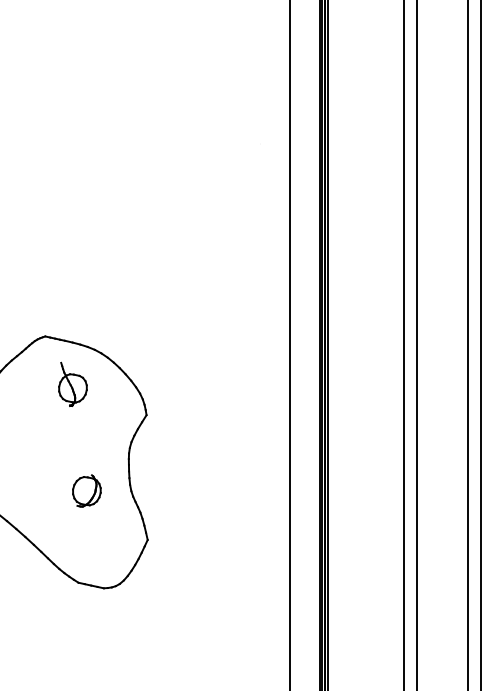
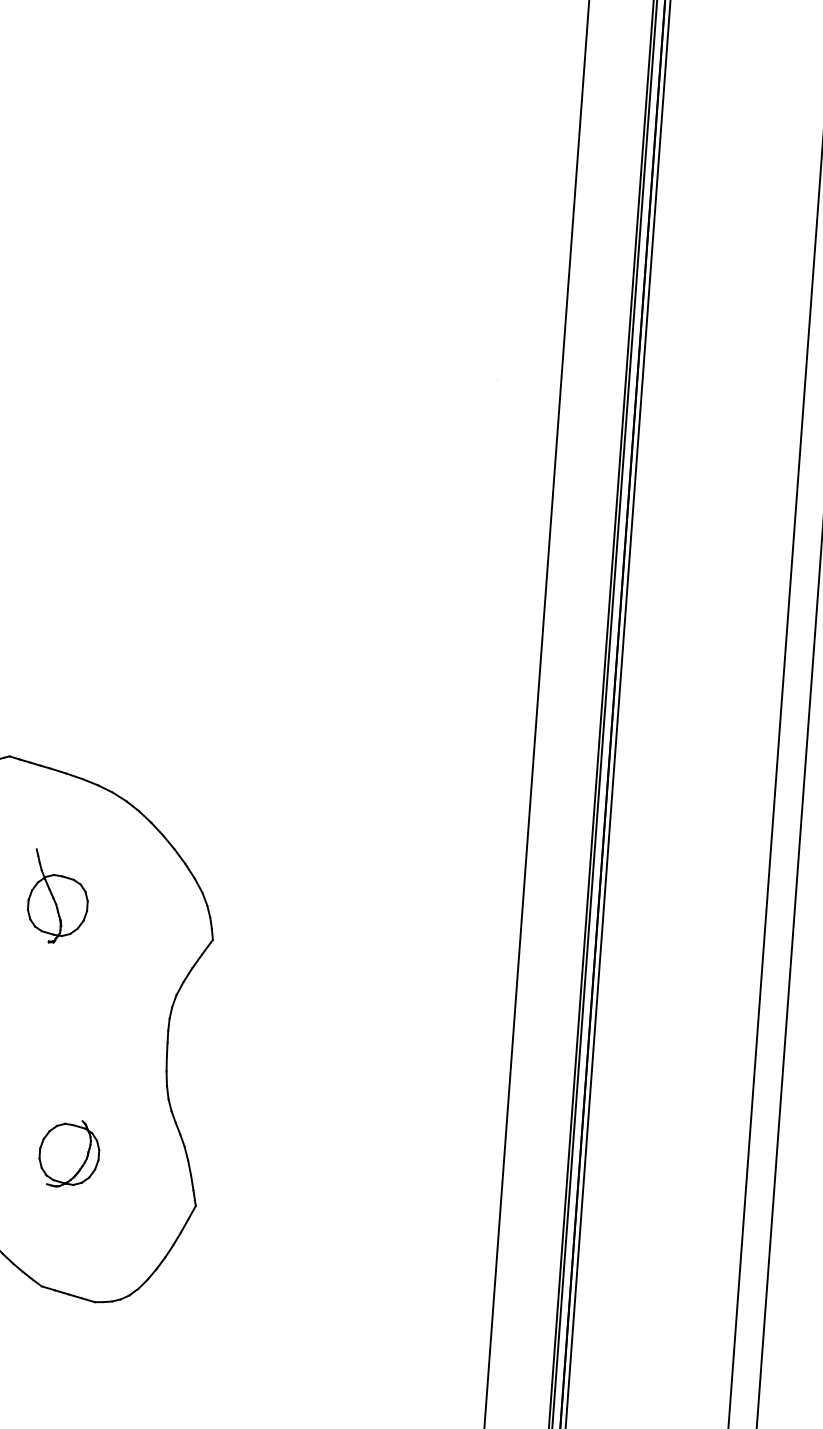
part: (72, 383) -> (57, 894), moved
part: (86, 490) -> (68, 1152), moved

